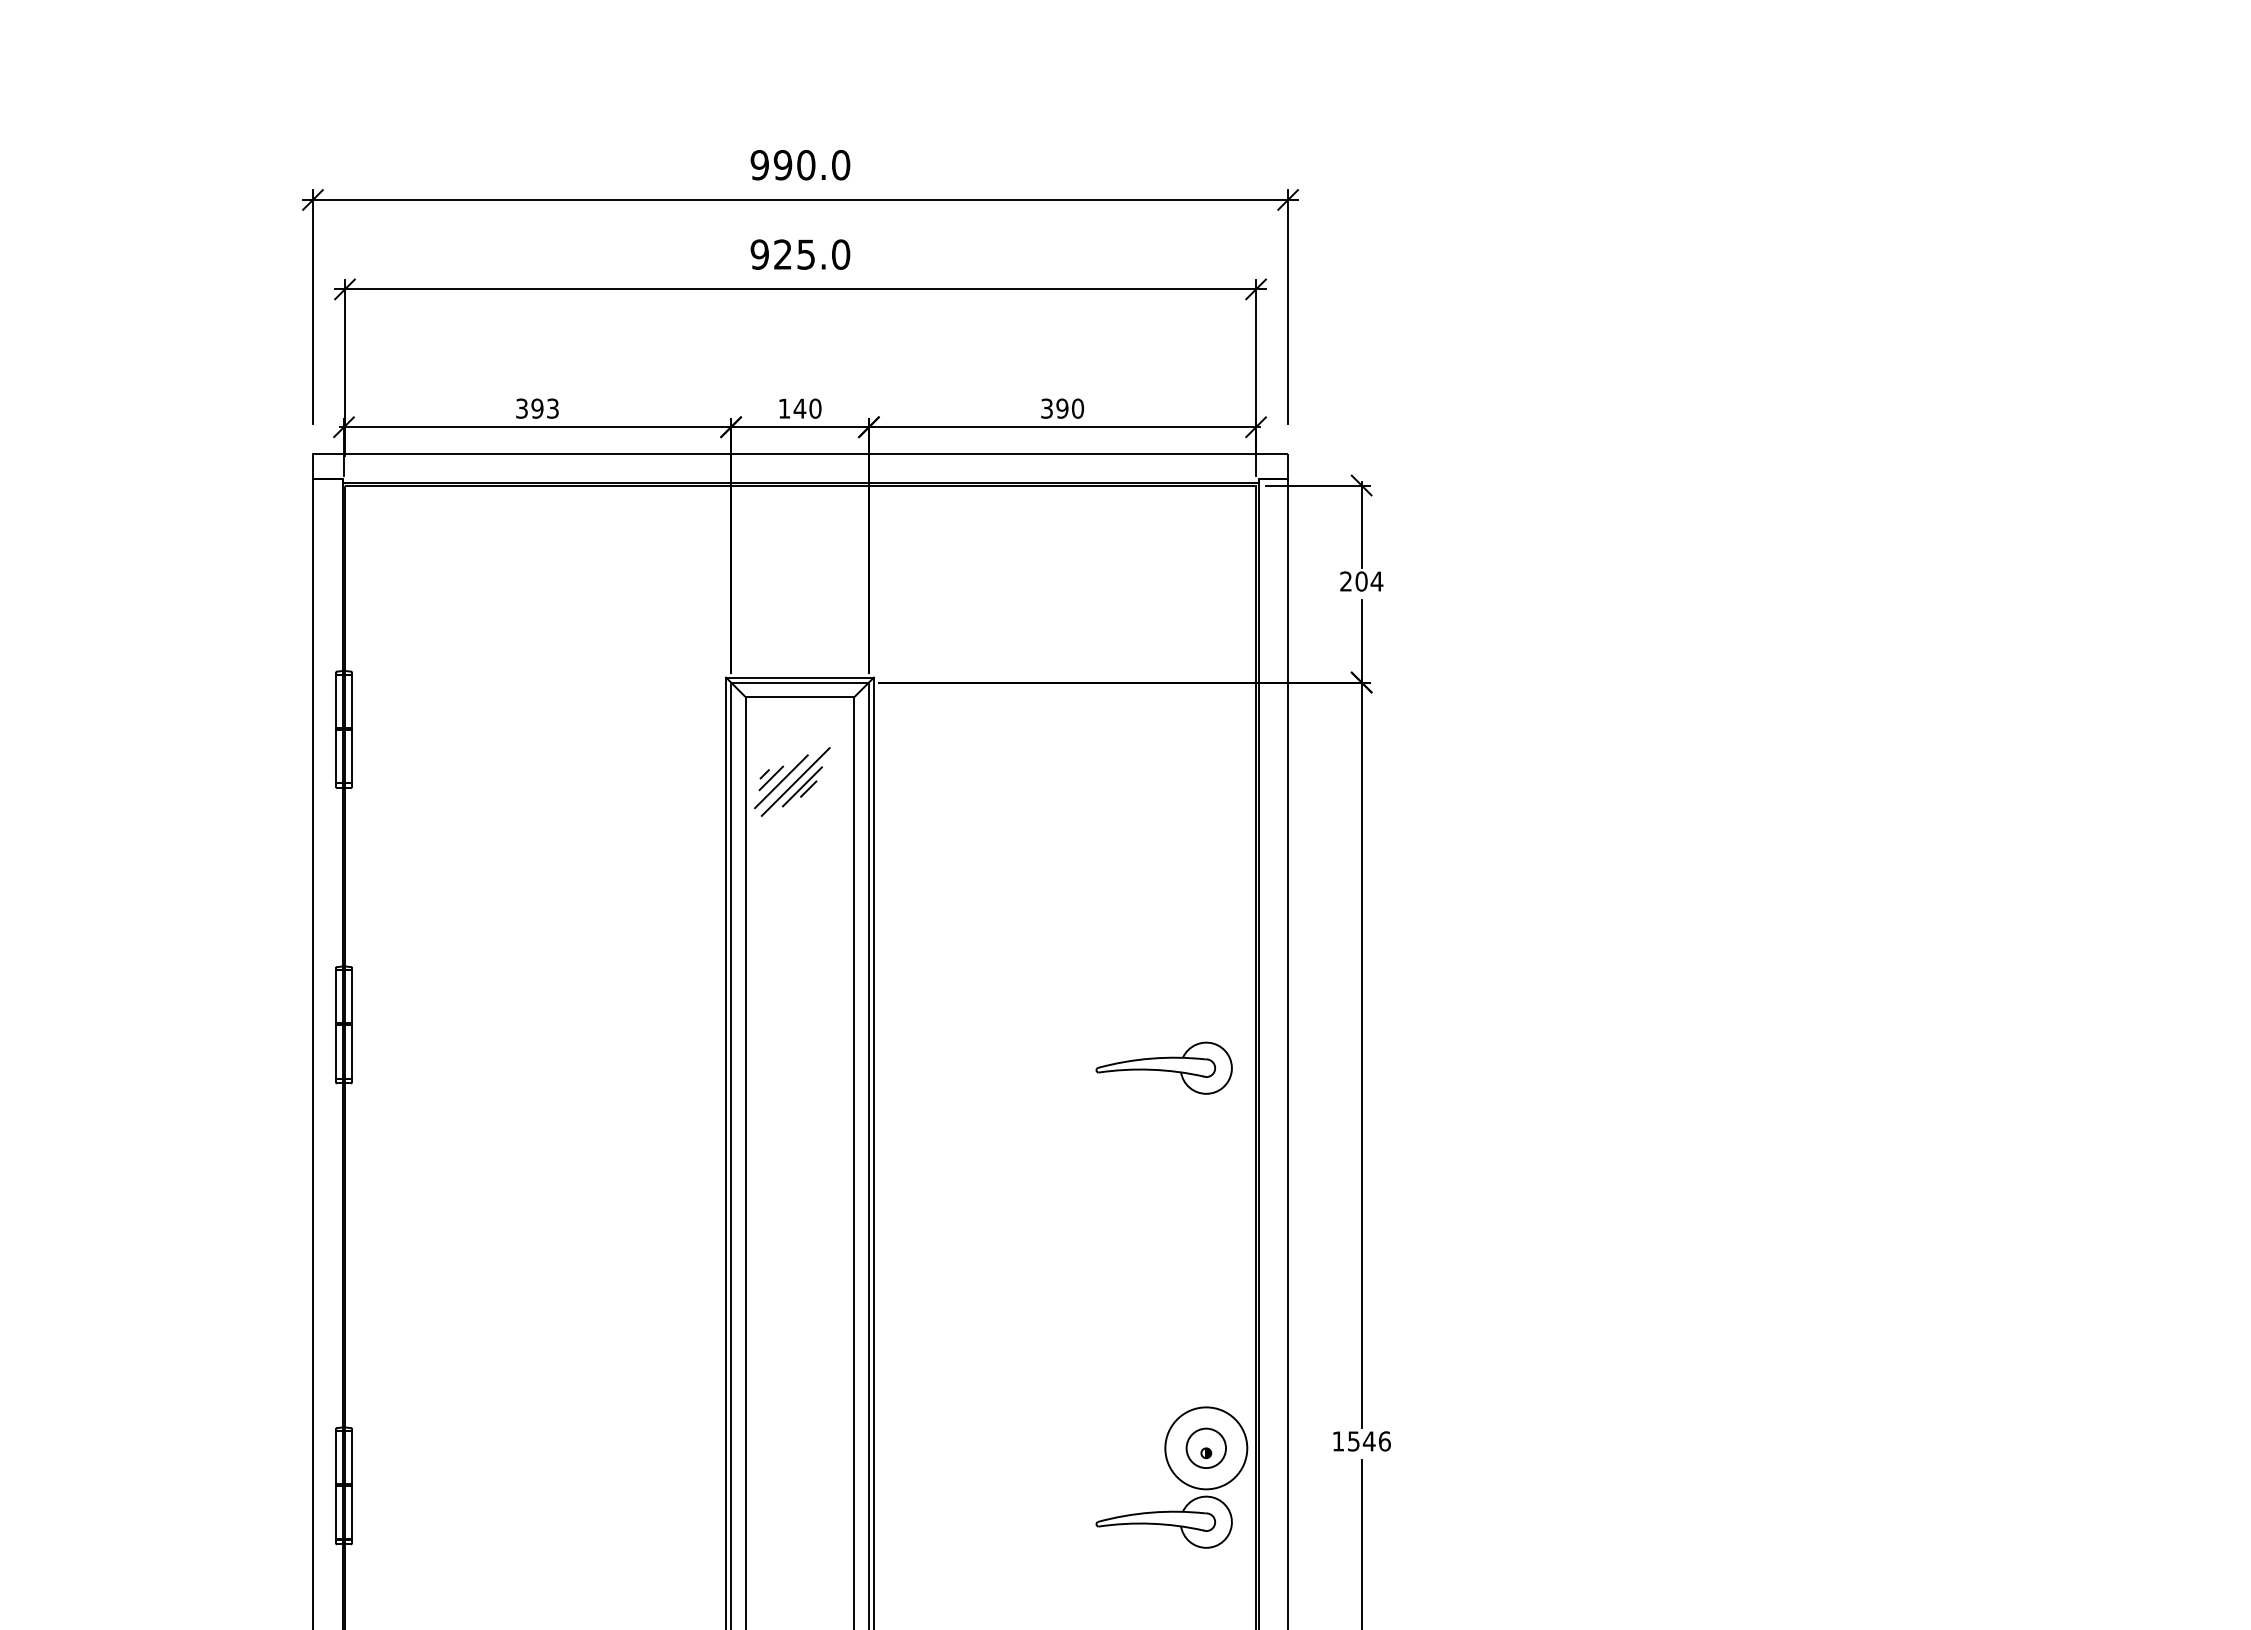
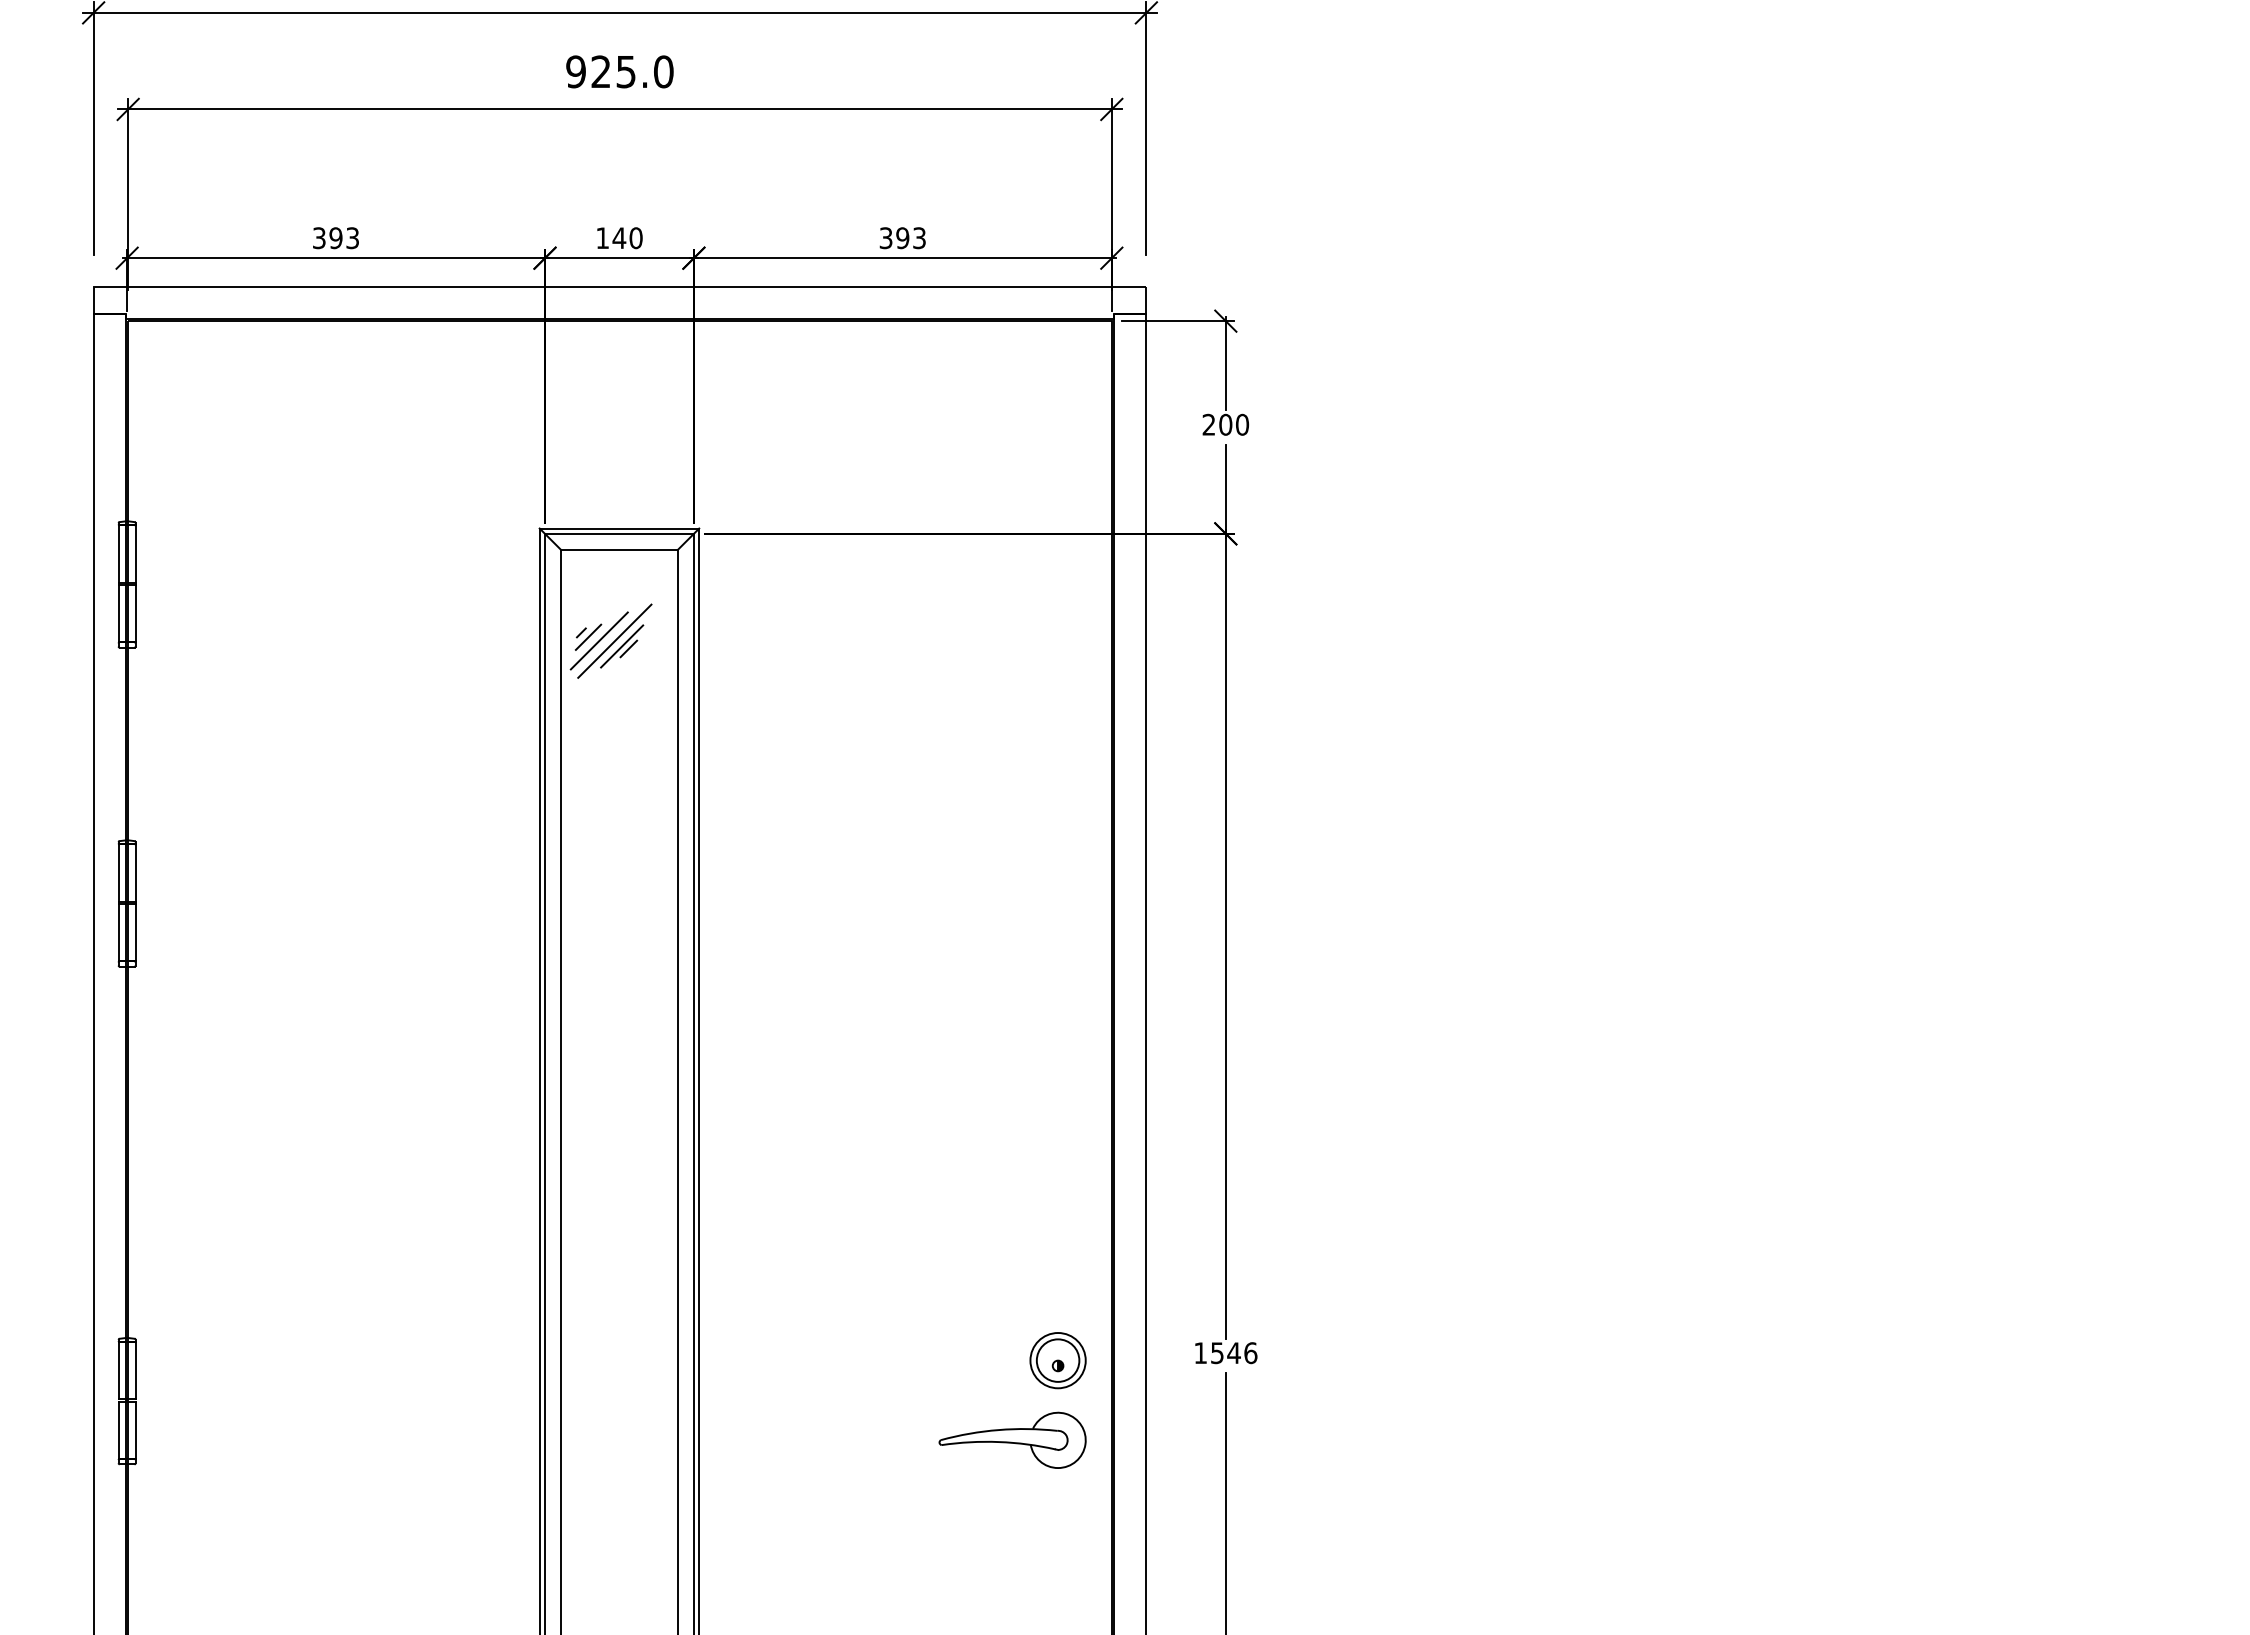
text: (1077, 408) -> (919, 238), 390 -> 393
text: (1376, 581) -> (1241, 424), 204 -> 200
part: (1163, 1067) -> (1011, 949), removed
circle: (1205, 1447) -> (1057, 1359), size x0.62

